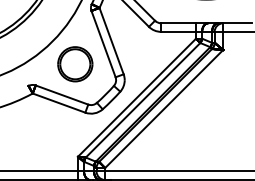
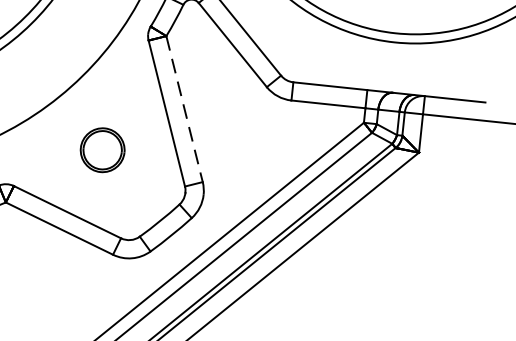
line: (111, 41) -> (184, 109), solid -> dashed
part: (75, 64) -> (102, 150), size x0.6

